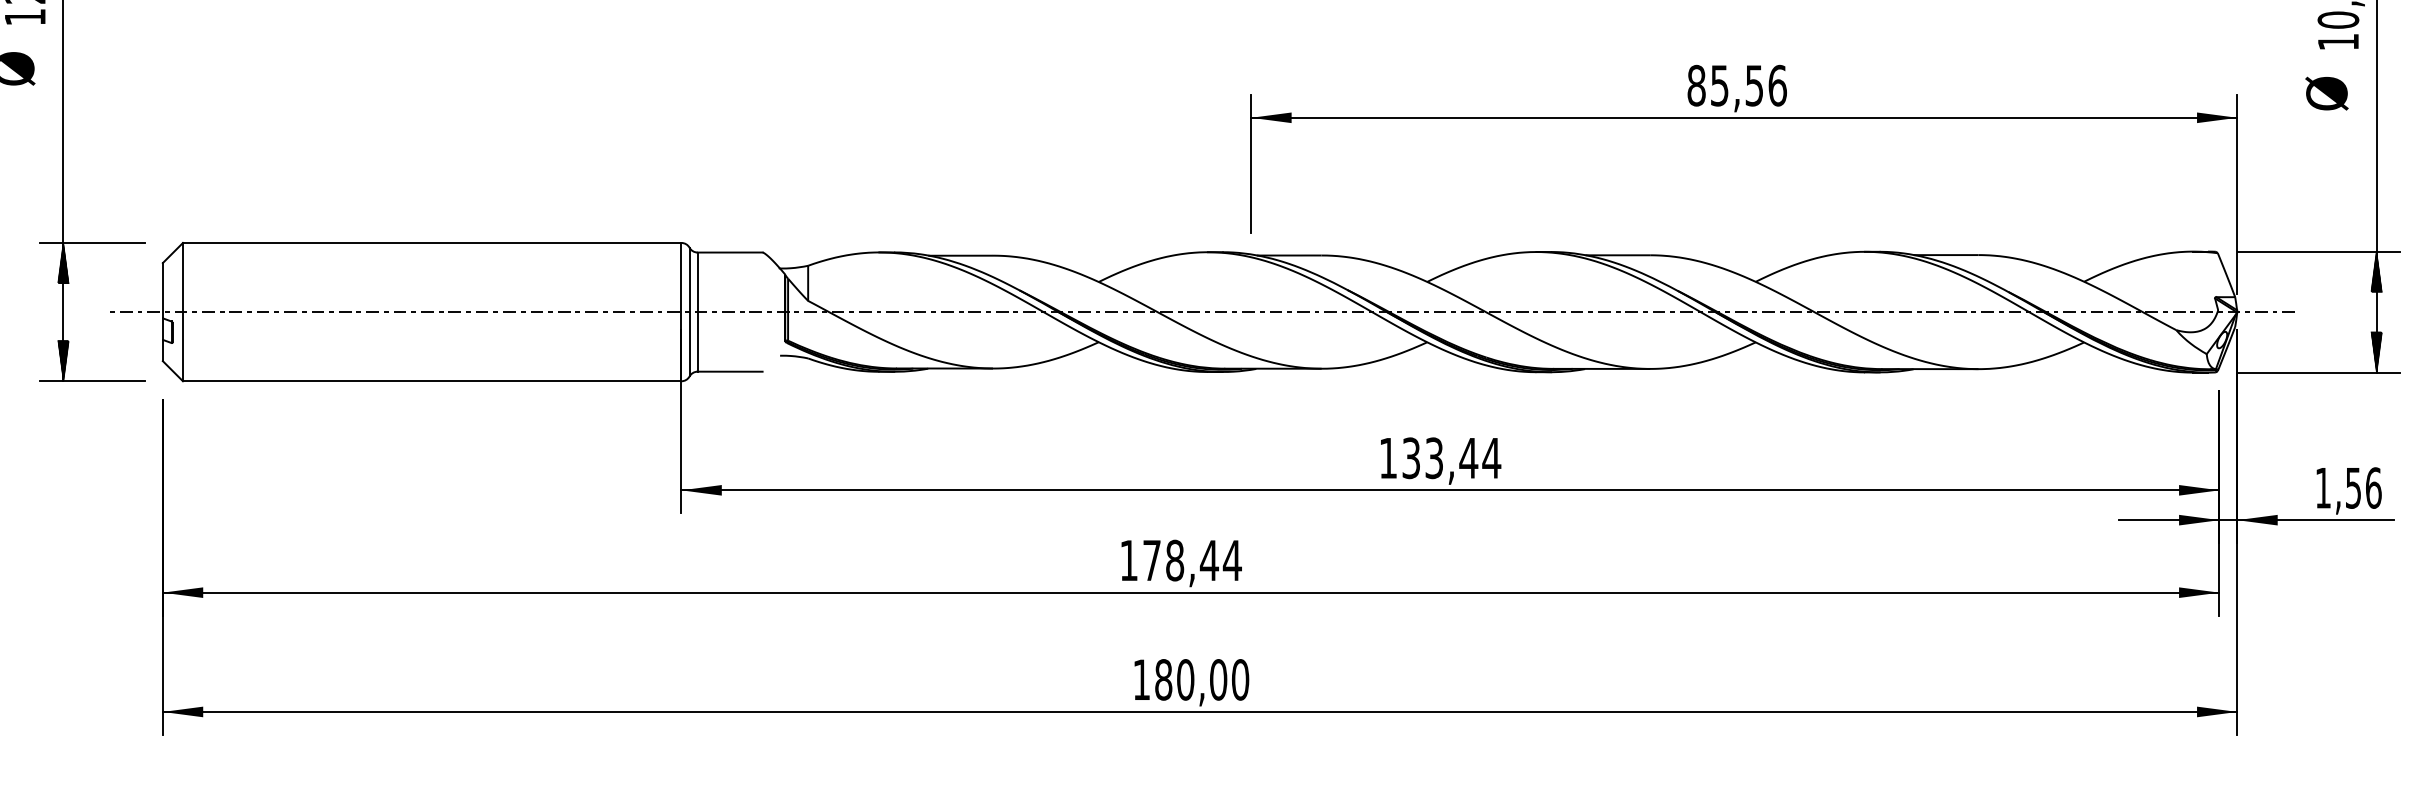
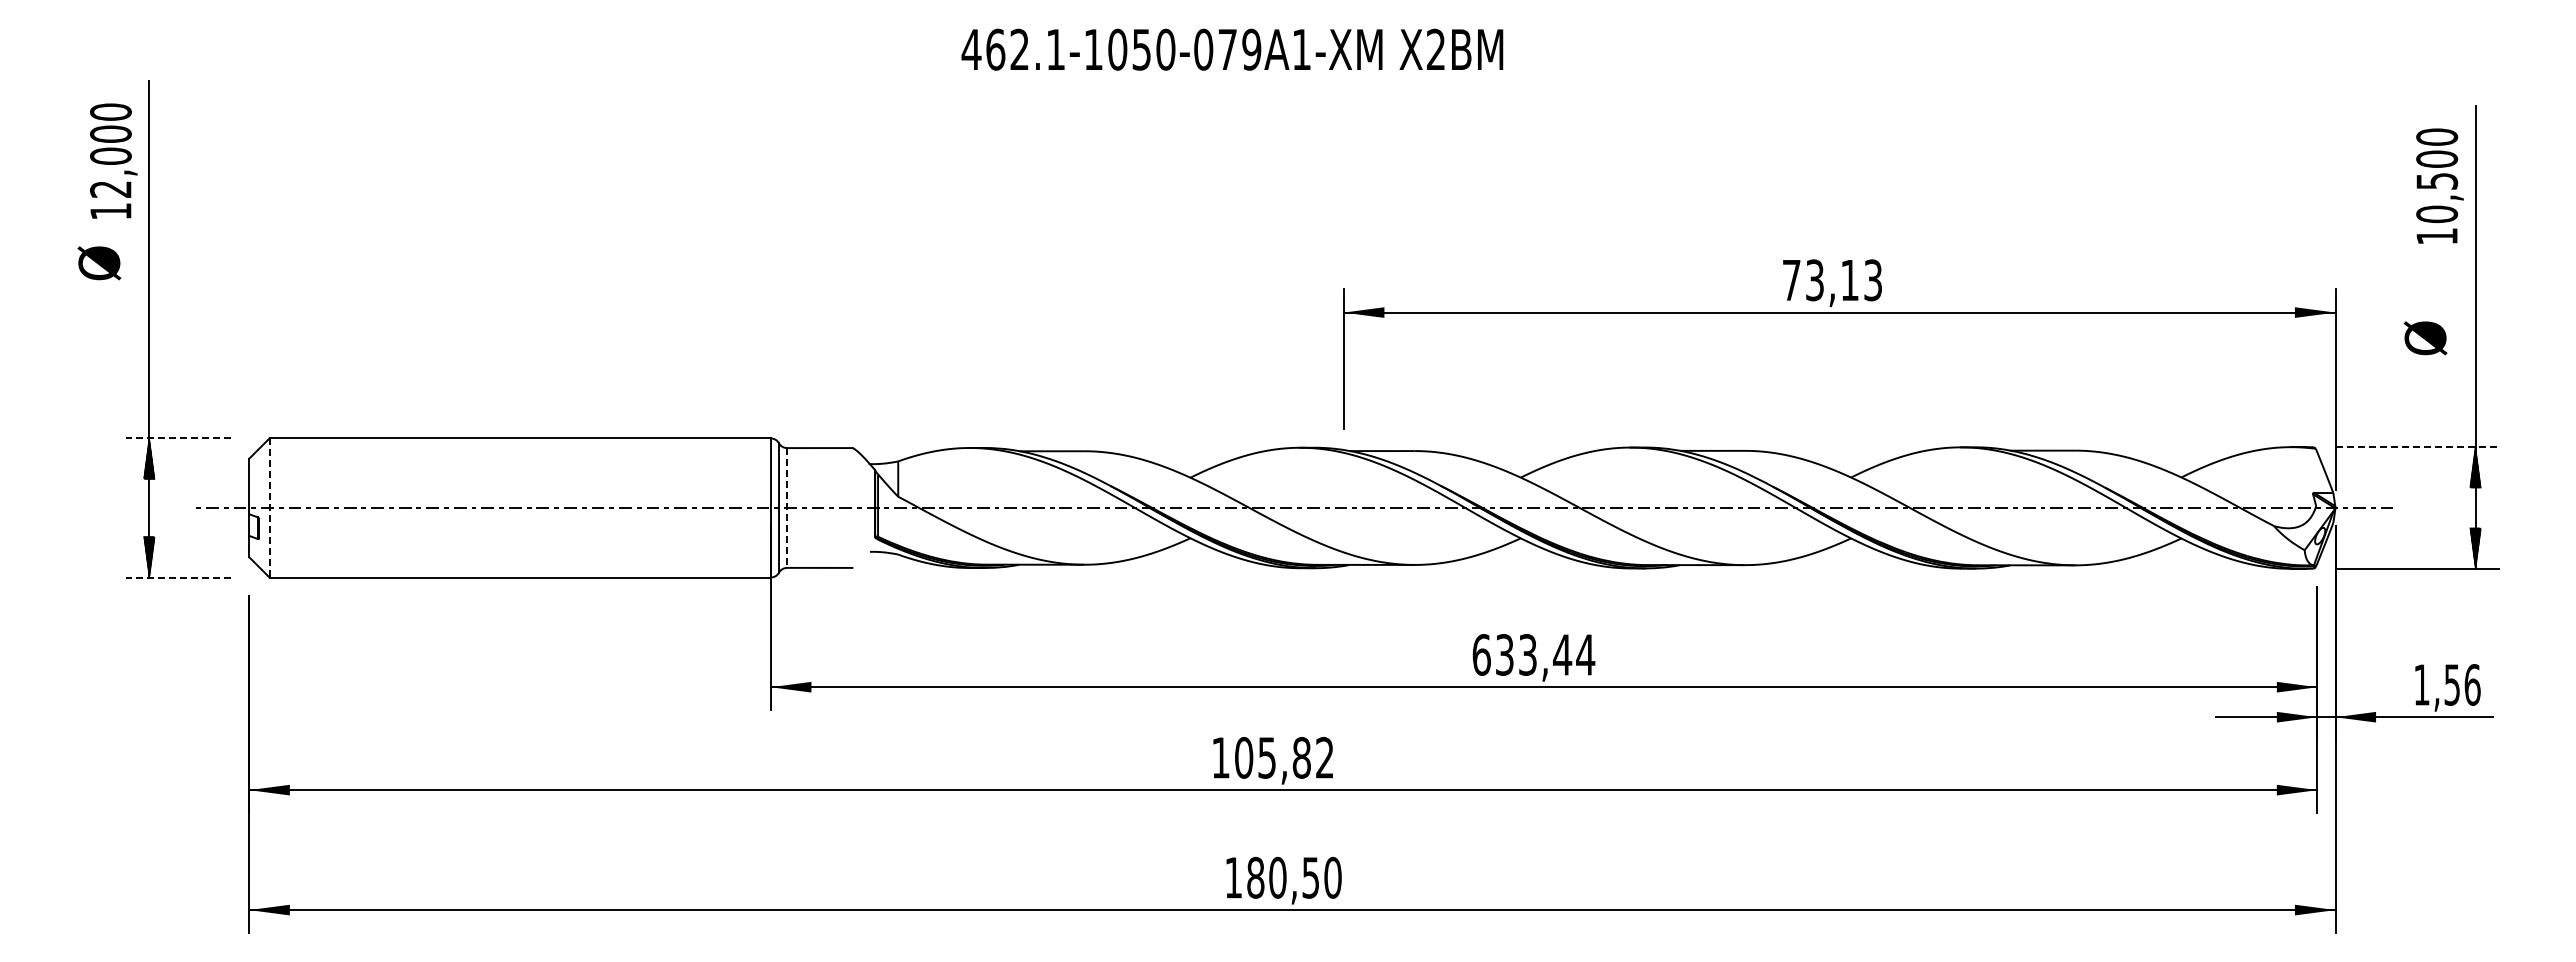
text: (1737, 85) -> (1832, 280), 85,56 -> 73,13
text: (2326, 93) -> (2425, 338), moved
line: (92, 243) -> (178, 438), solid -> dashed
line: (2318, 251) -> (2417, 447), solid -> dashed
line: (182, 312) -> (269, 508), solid -> dashed
line: (698, 312) -> (787, 508), solid -> dashed
line: (92, 381) -> (178, 577), solid -> dashed
text: (1388, 457) -> (1481, 654), 133,44 -> 633,44
text: (1192, 560) -> (1284, 757), 178,44 -> 105,82
text: (1218, 679) -> (1310, 877), 180,00 -> 180,50

